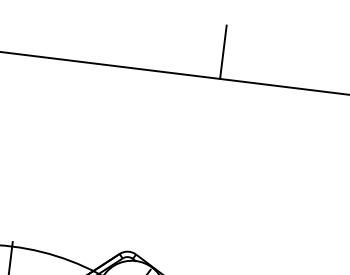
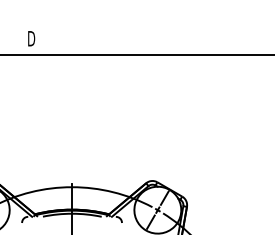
line: (223, 52) -> (200, 36), removed

